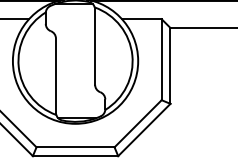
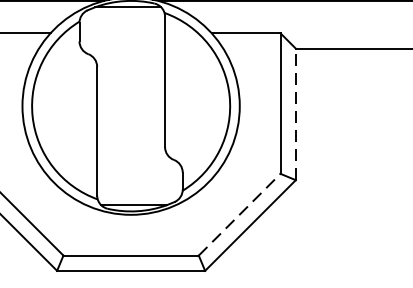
line: (170, 65) -> (295, 113), solid -> dashed
line: (138, 123) -> (240, 214), solid -> dashed

